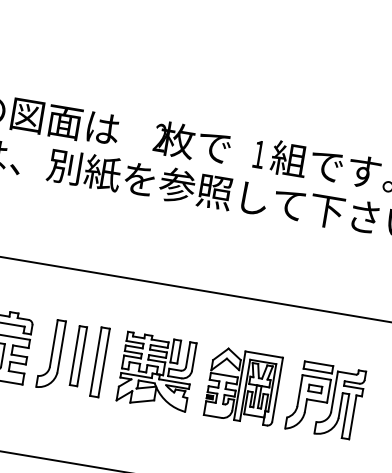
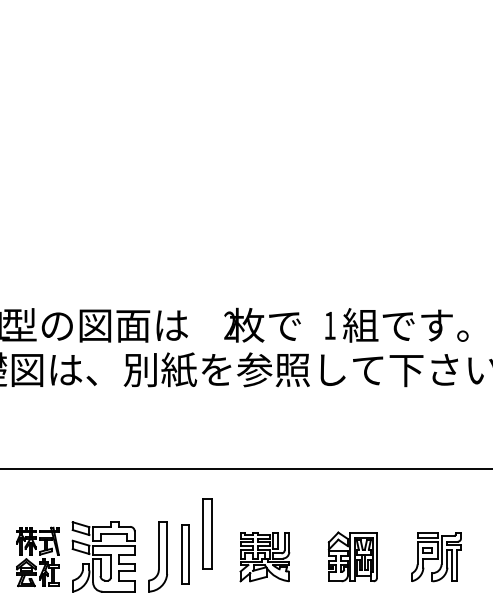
part: (100, 361) -> (207, 533), moved
part: (156, 371) -> (264, 556), size x0.7
part: (243, 385) -> (352, 556), size x0.7
part: (325, 399) -> (436, 556), size x0.7

